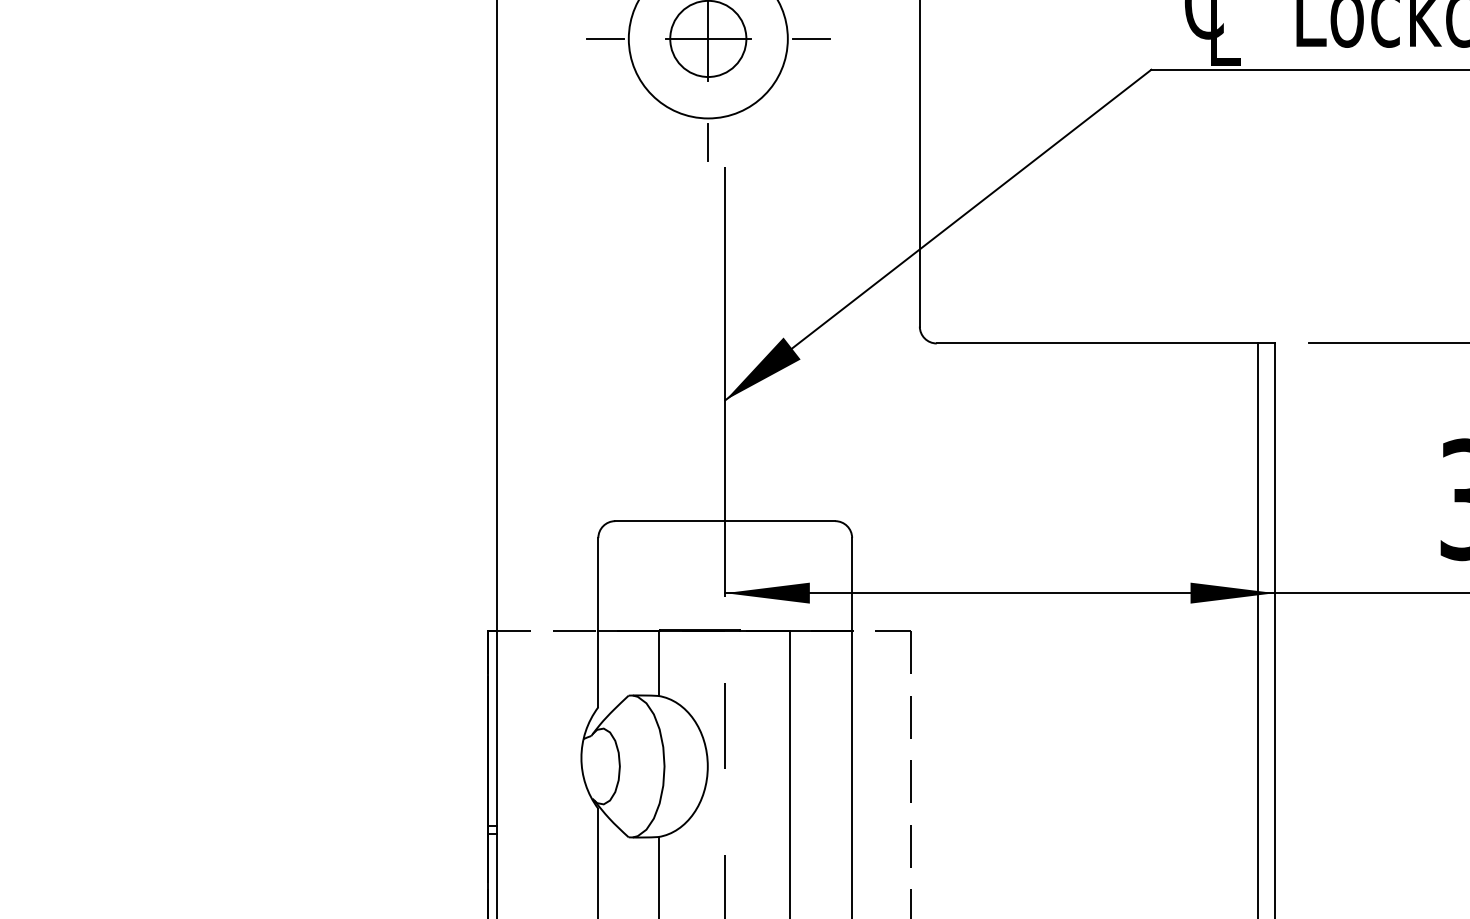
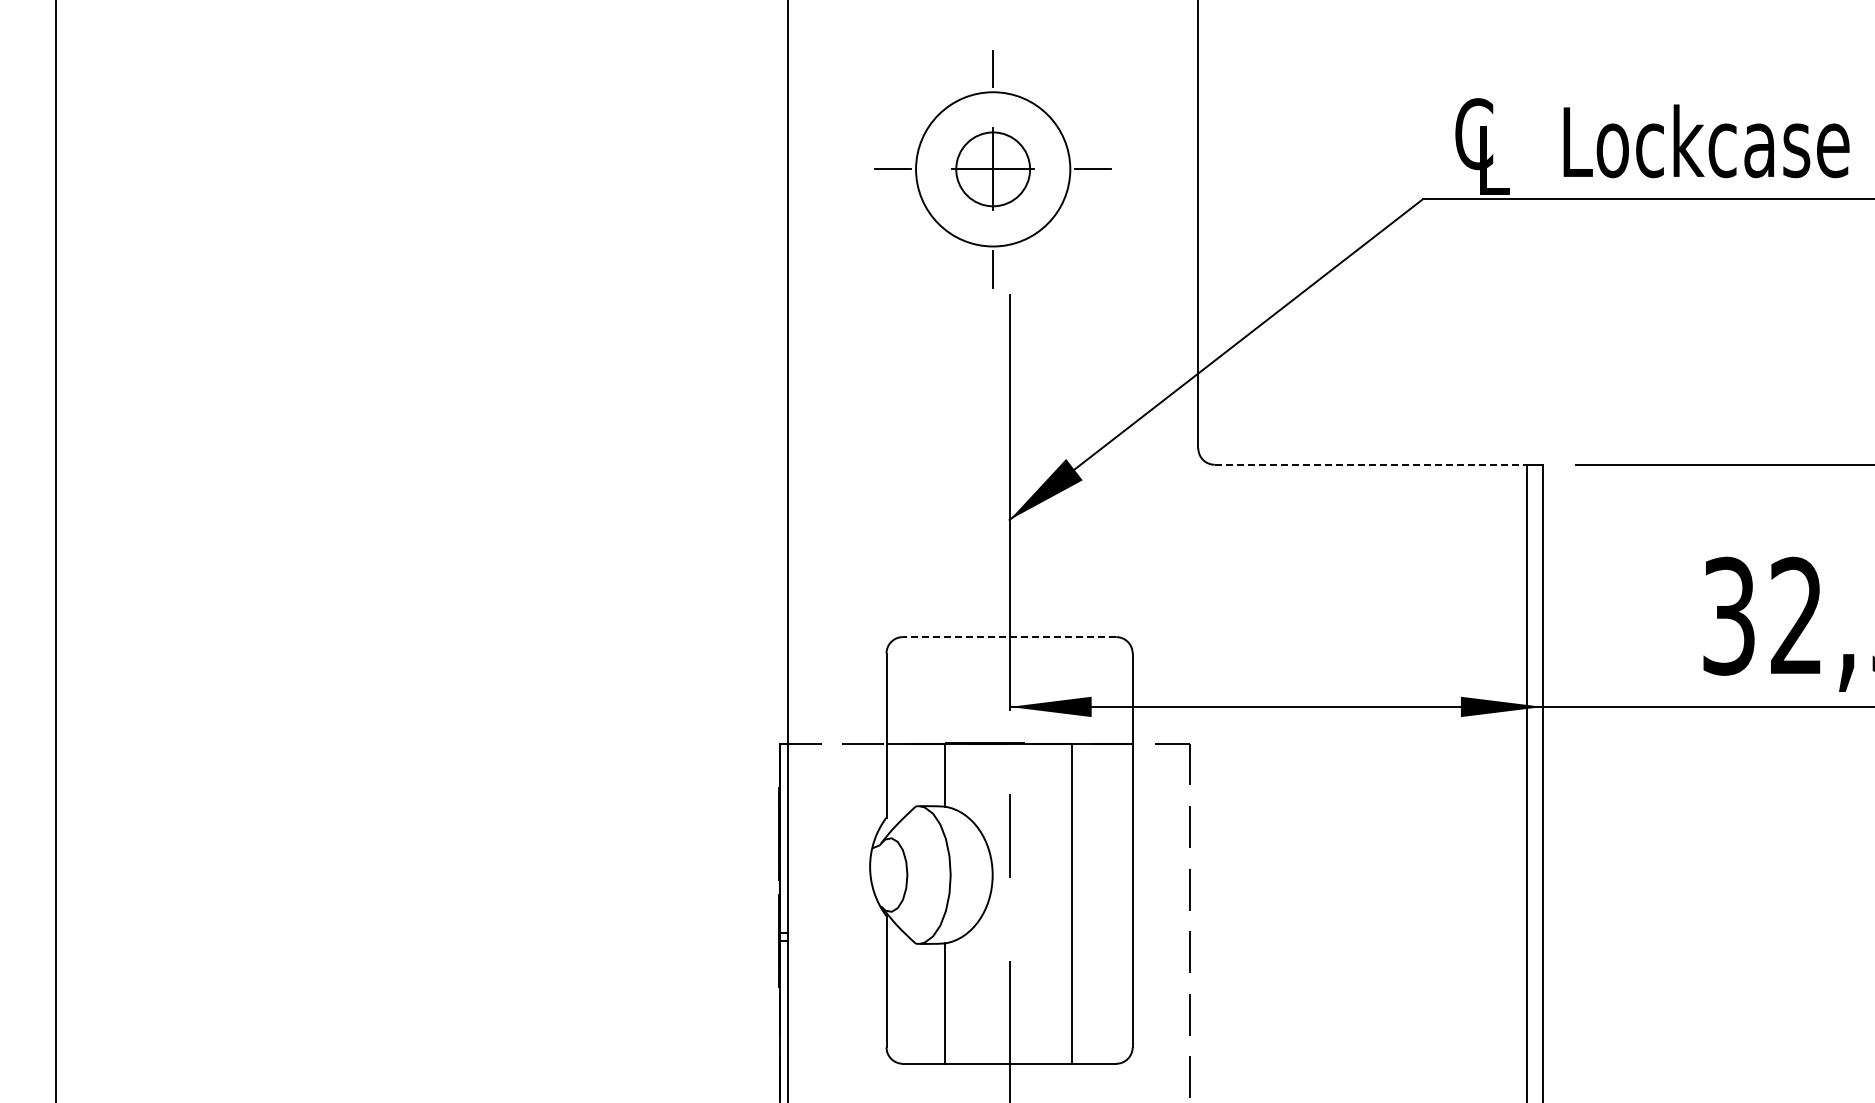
line: (1097, 343) -> (1370, 464), solid -> dashed
line: (725, 521) -> (1009, 637), solid -> dashed

